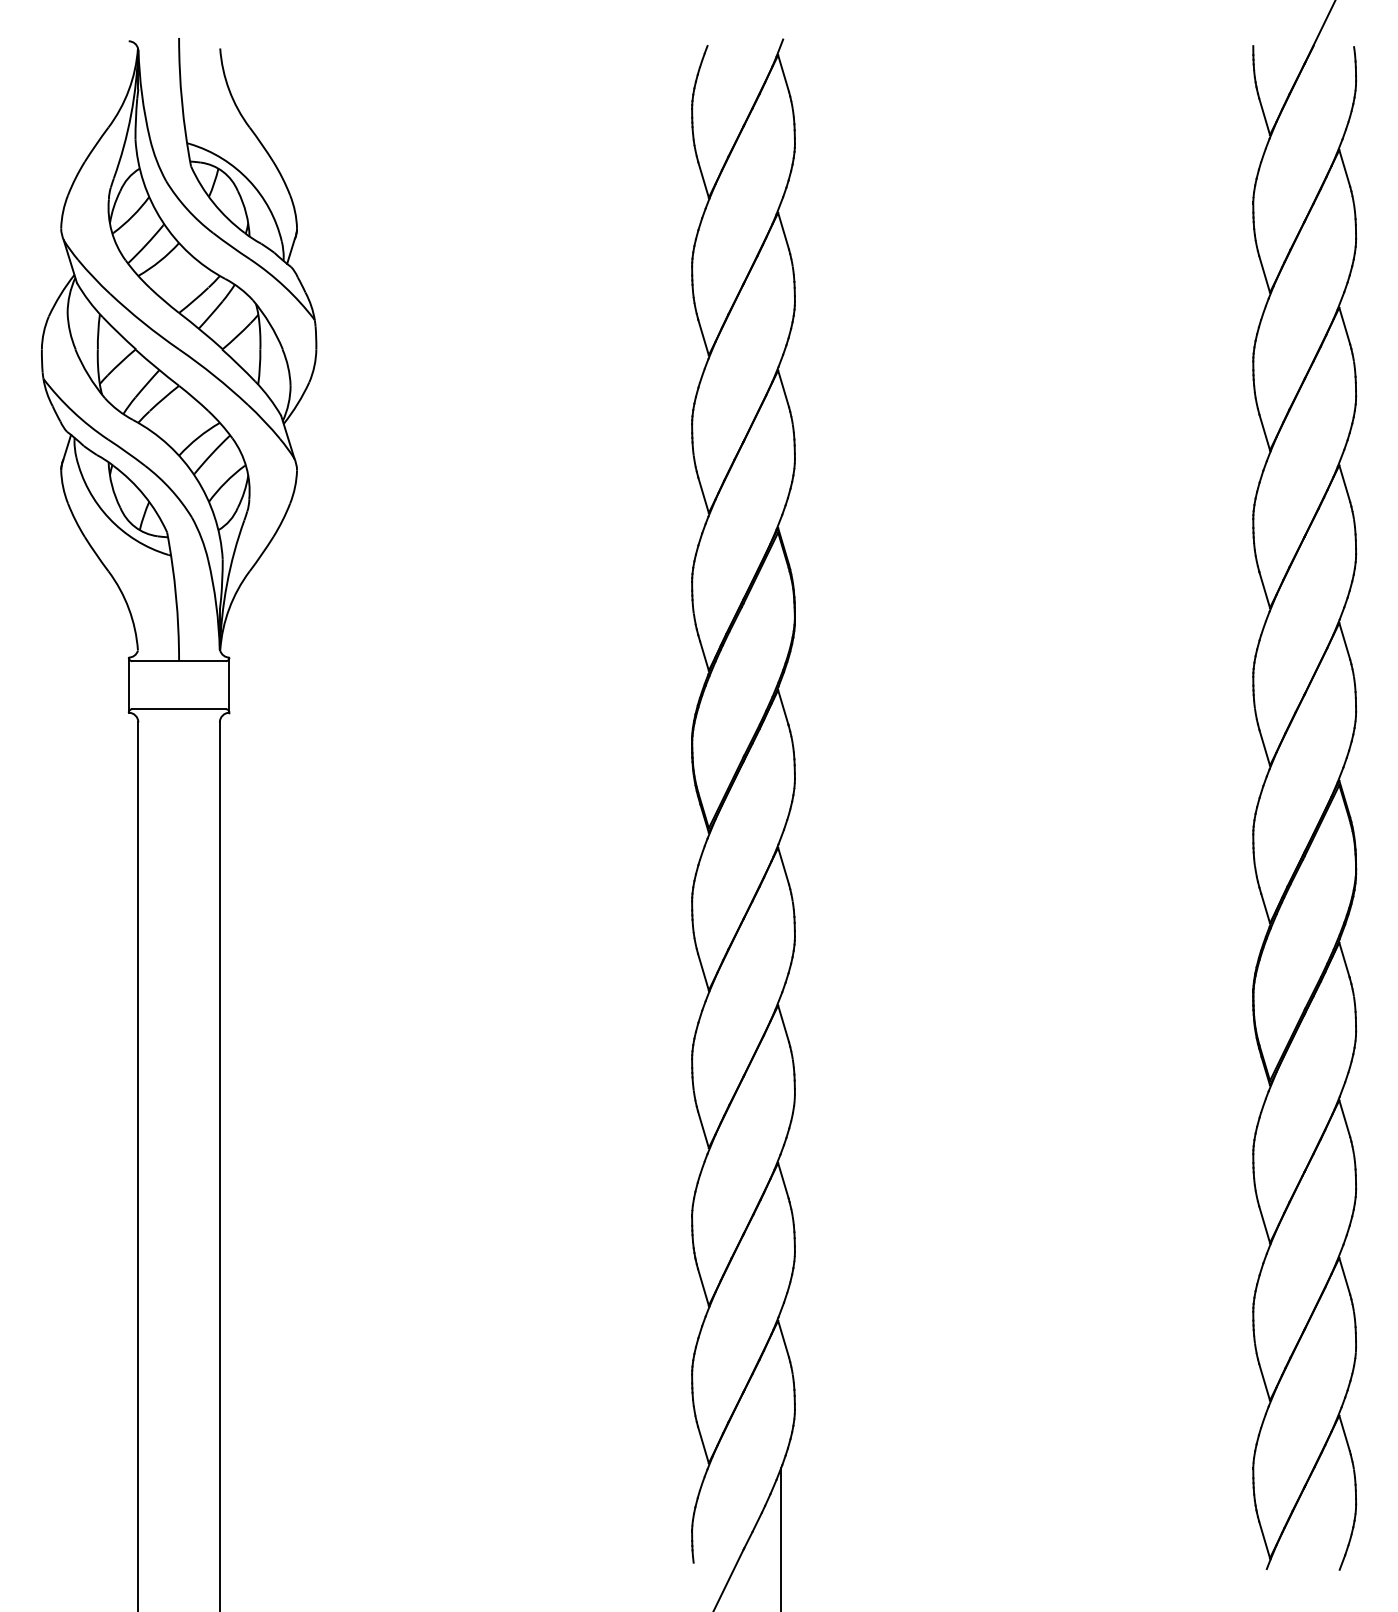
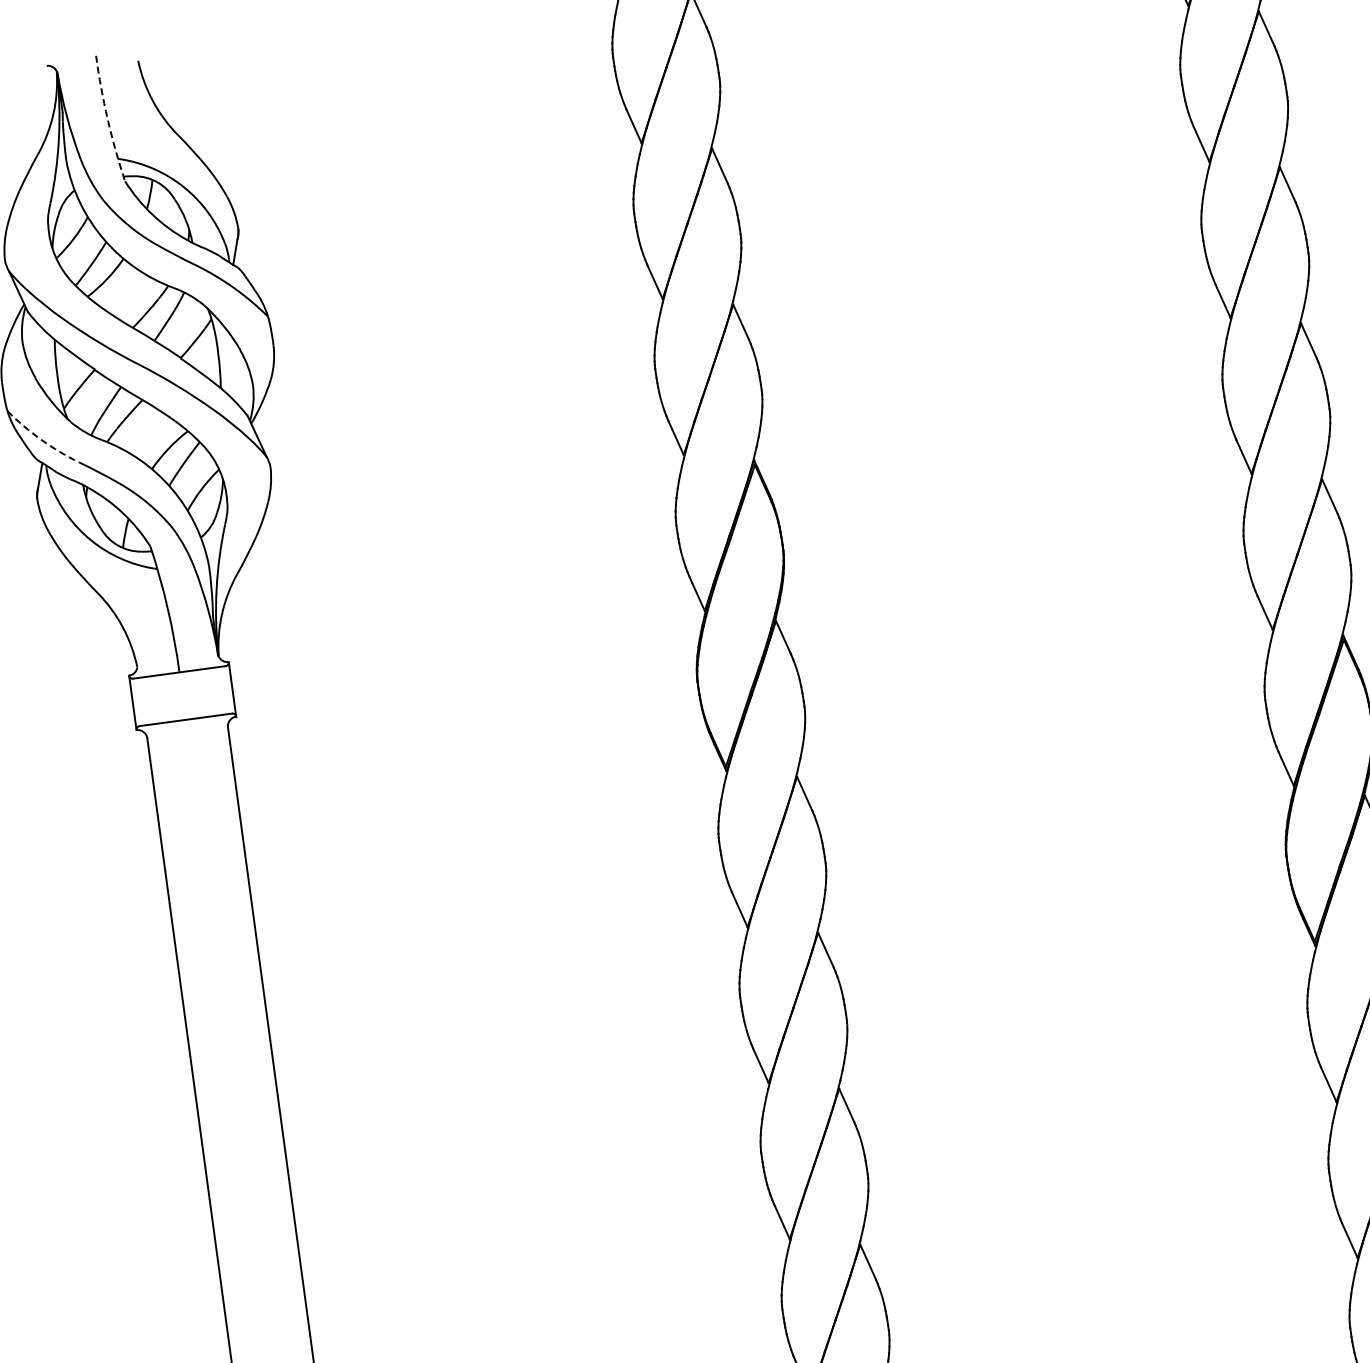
arc: (182, 102) -> (108, 119), solid -> dashed
arc: (73, 411) -> (41, 439), solid -> dashed

